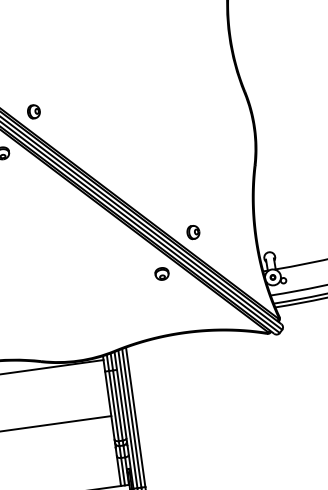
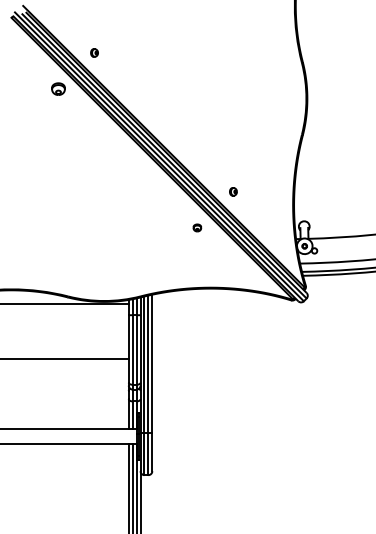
part: (33, 111) -> (94, 52), size x0.6
part: (193, 232) -> (233, 191), size x0.6
part: (162, 273) -> (197, 227), size x0.6

